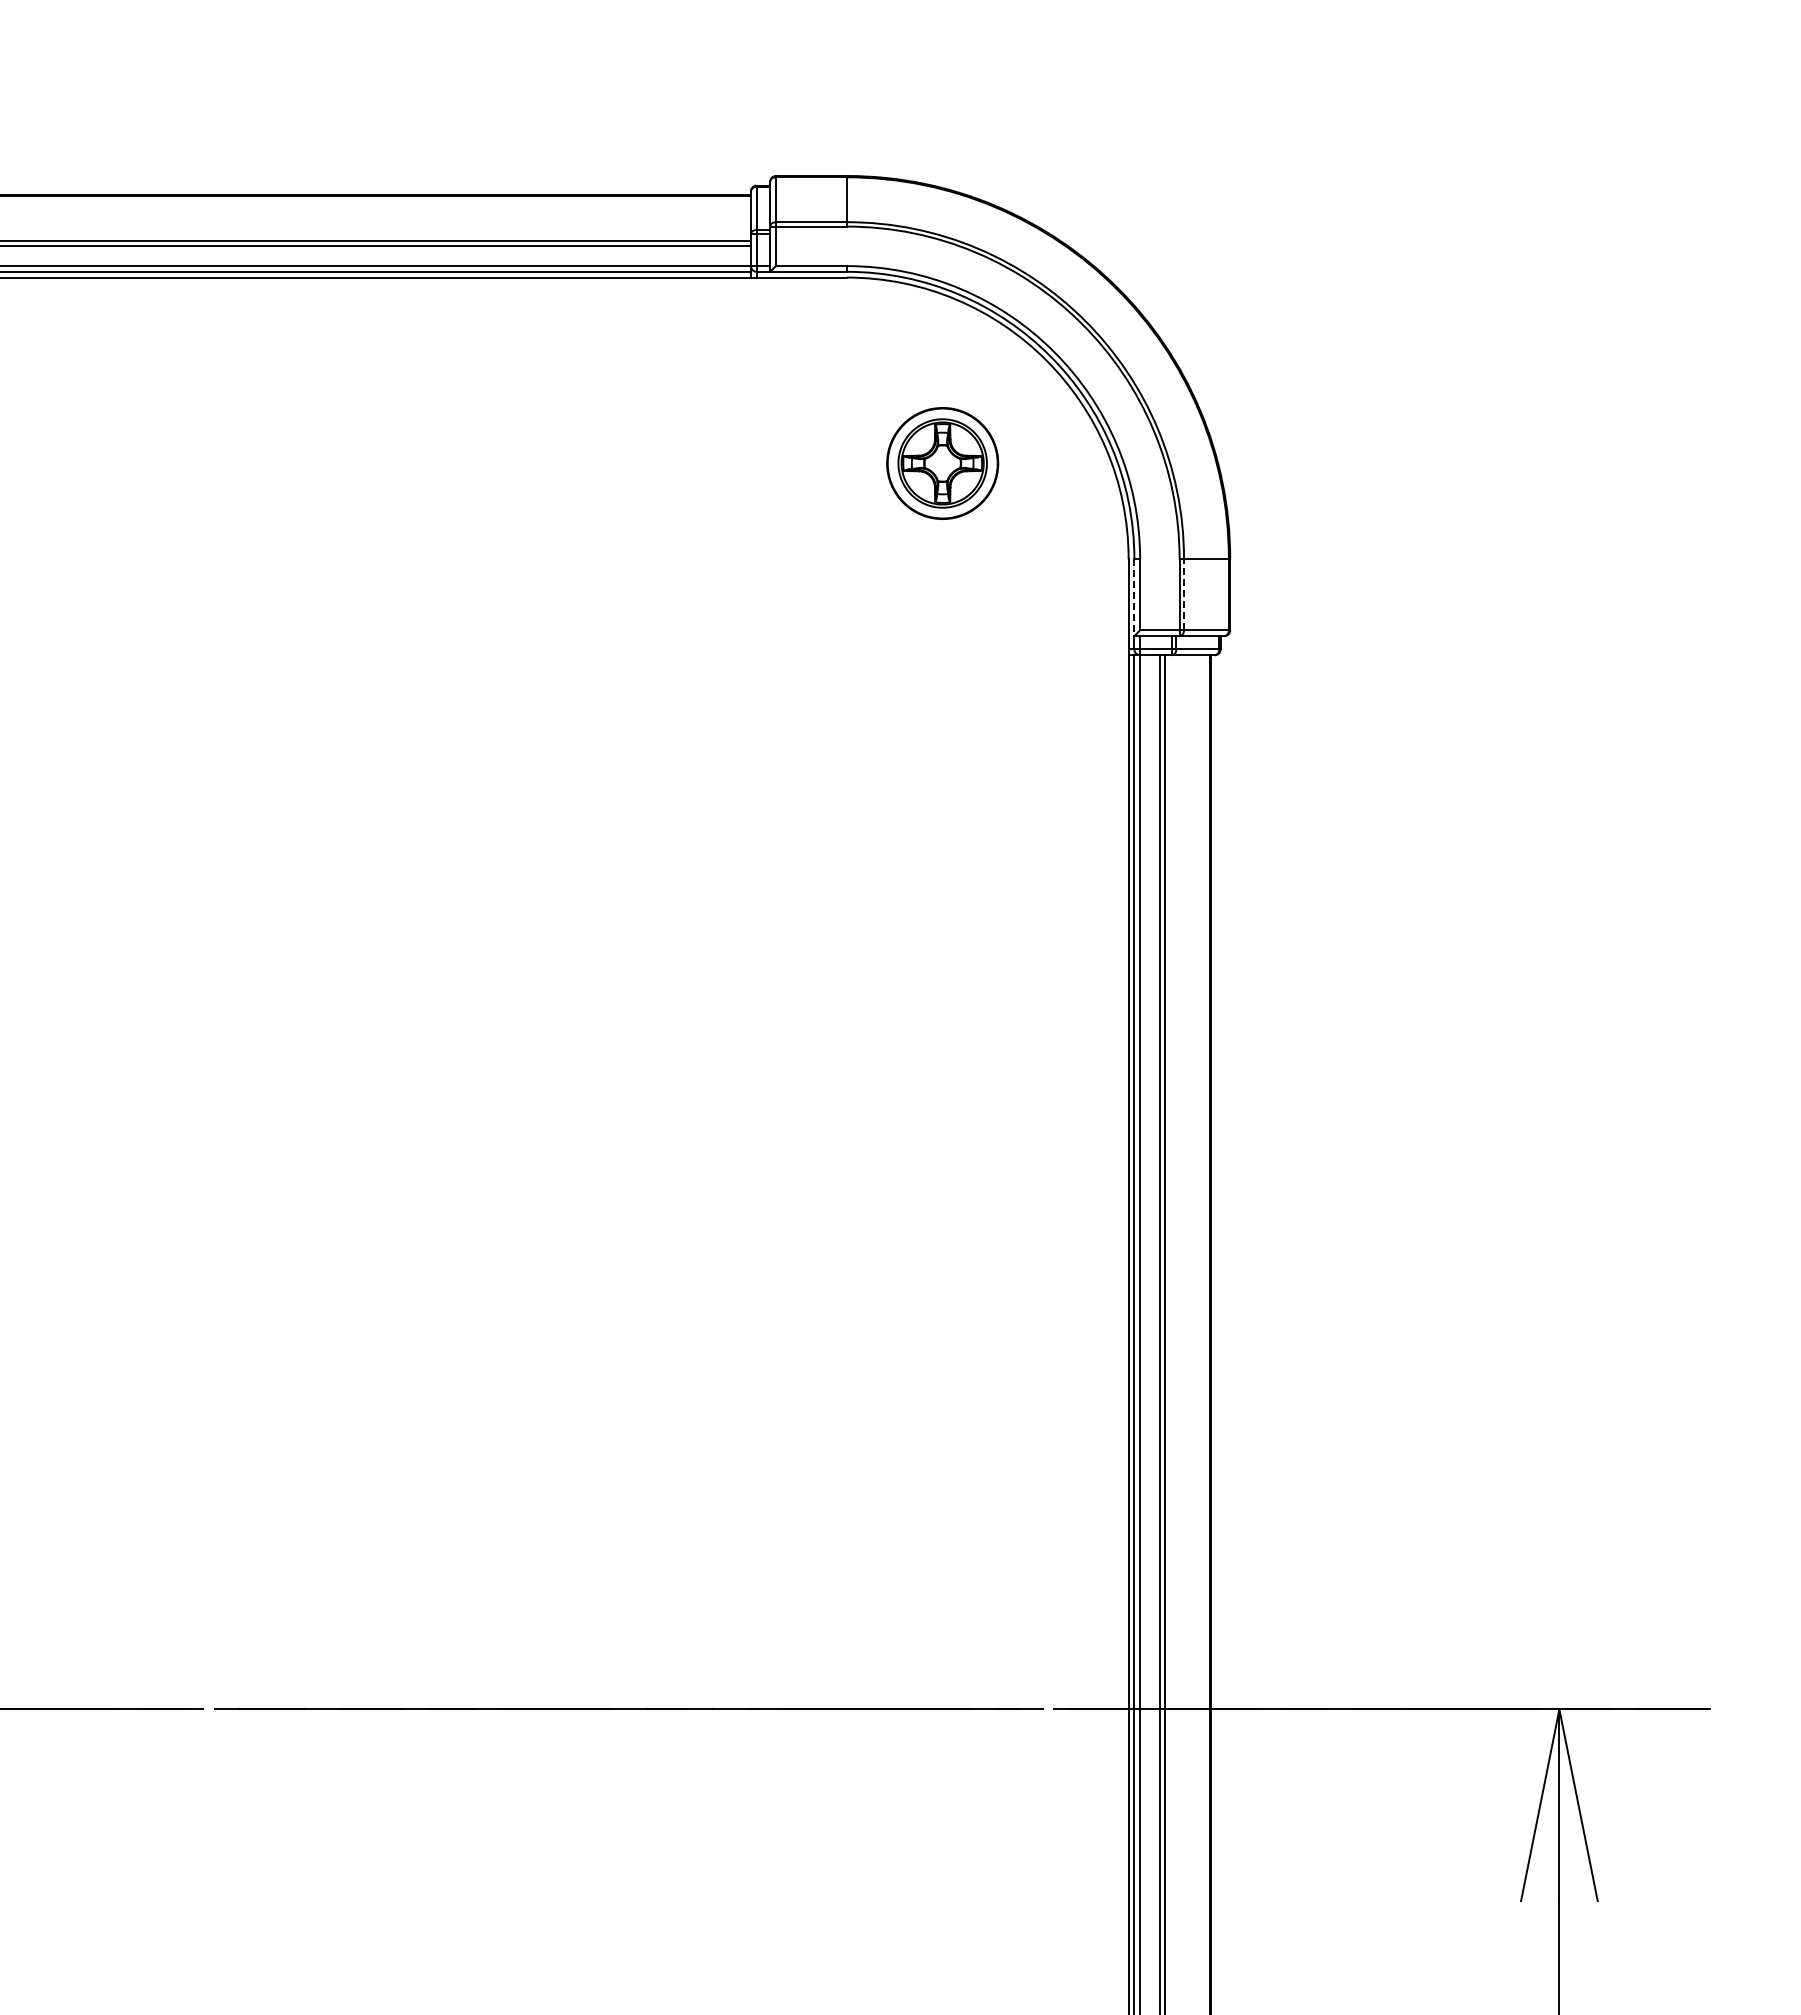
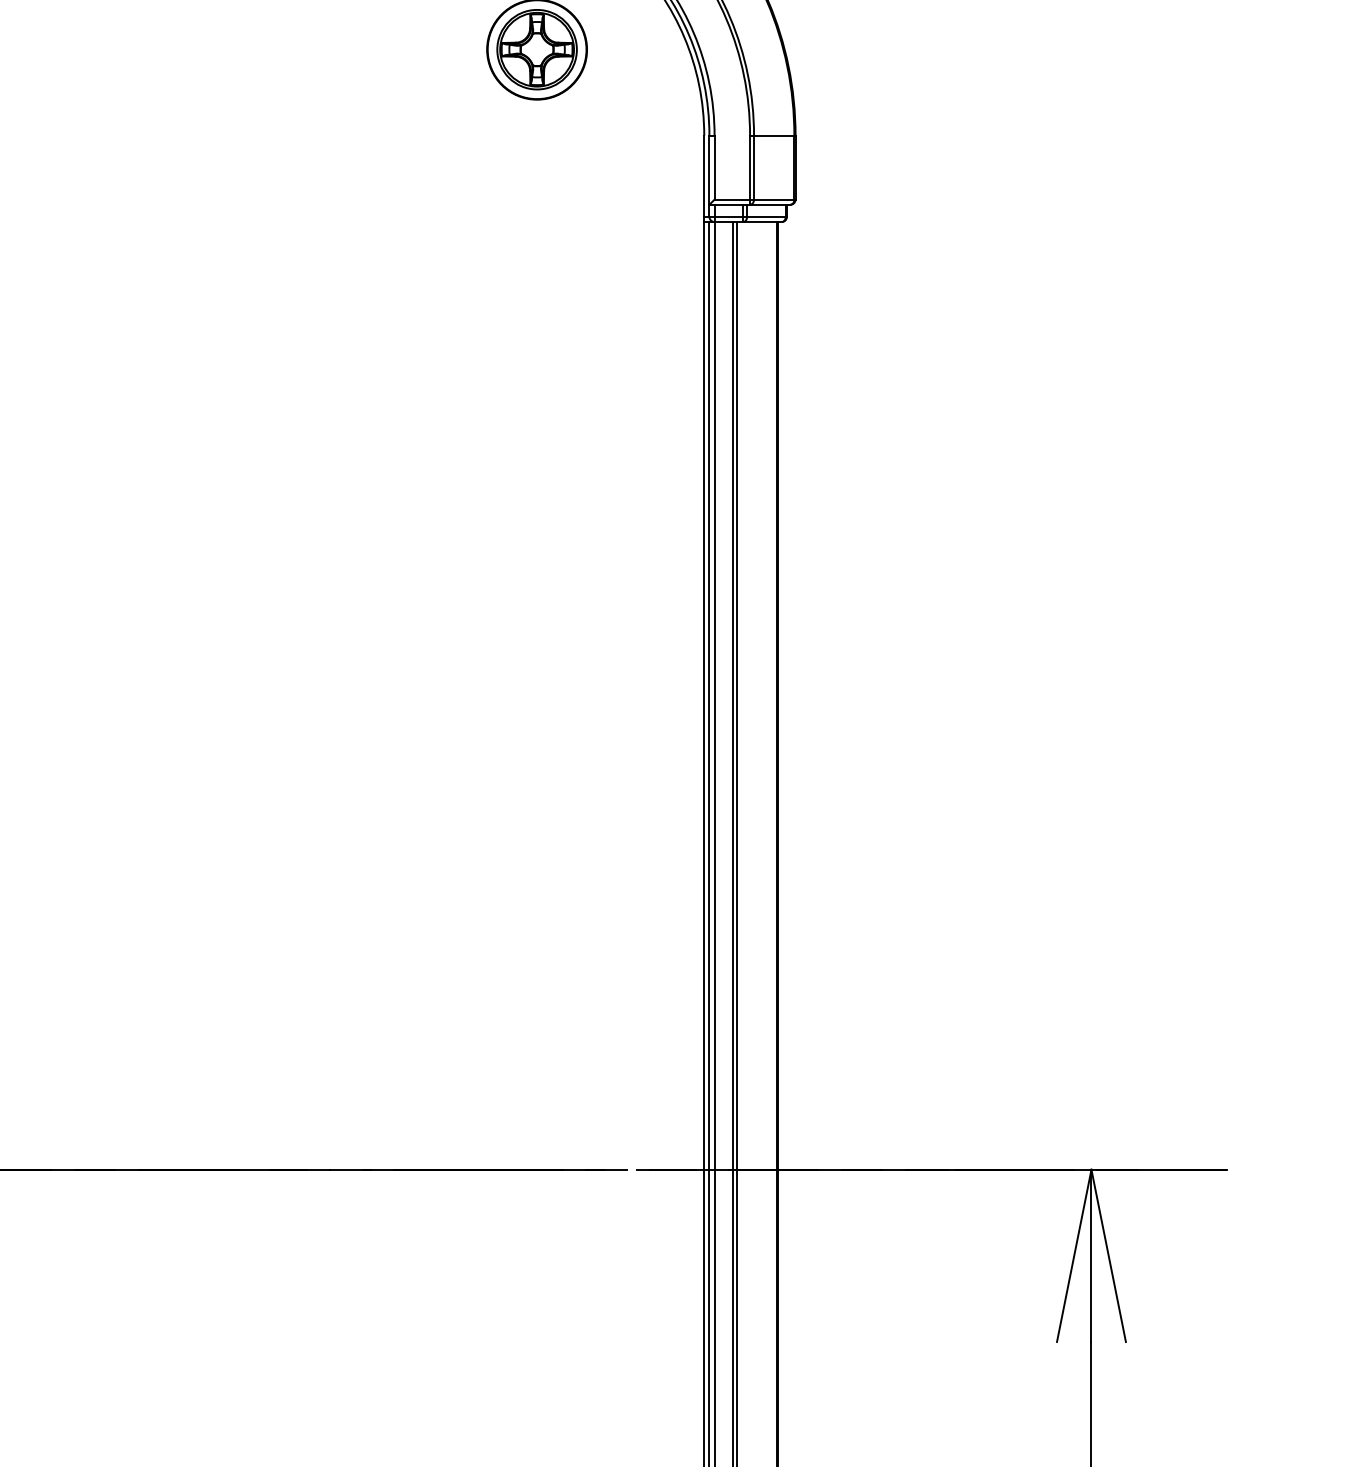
line: (1184, 594) -> (754, 167), dashed -> solid
line: (1134, 598) -> (709, 171), dashed -> solid

